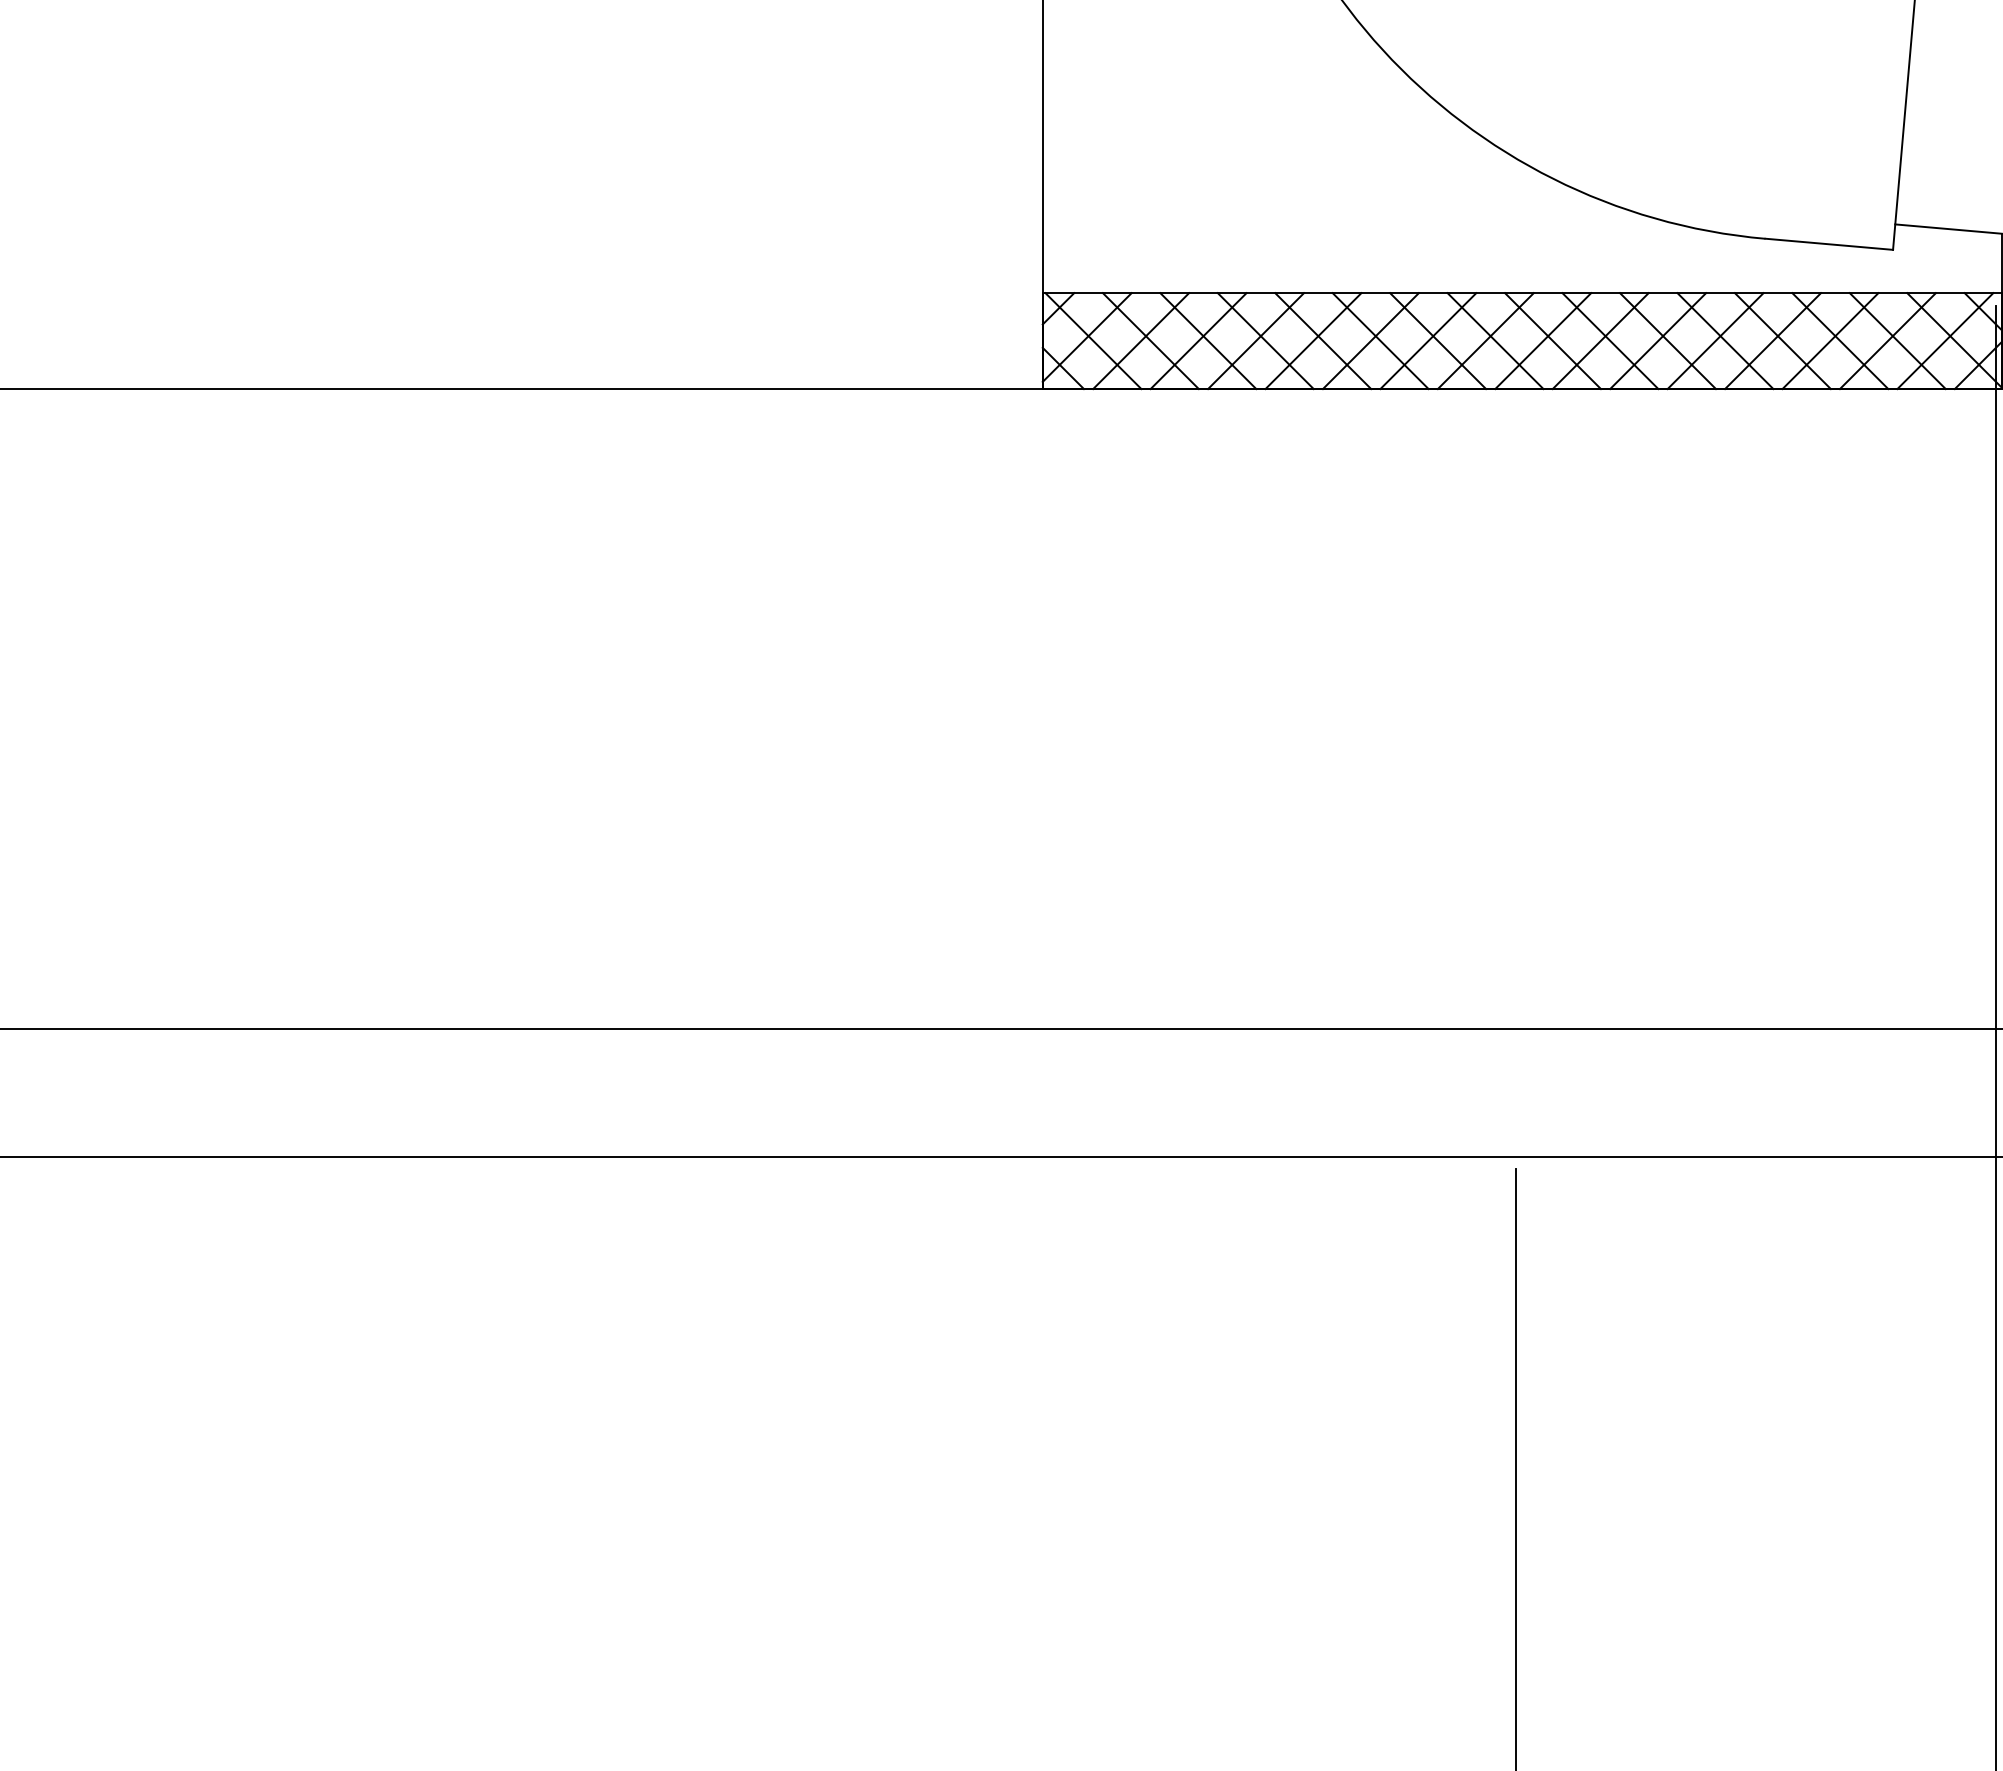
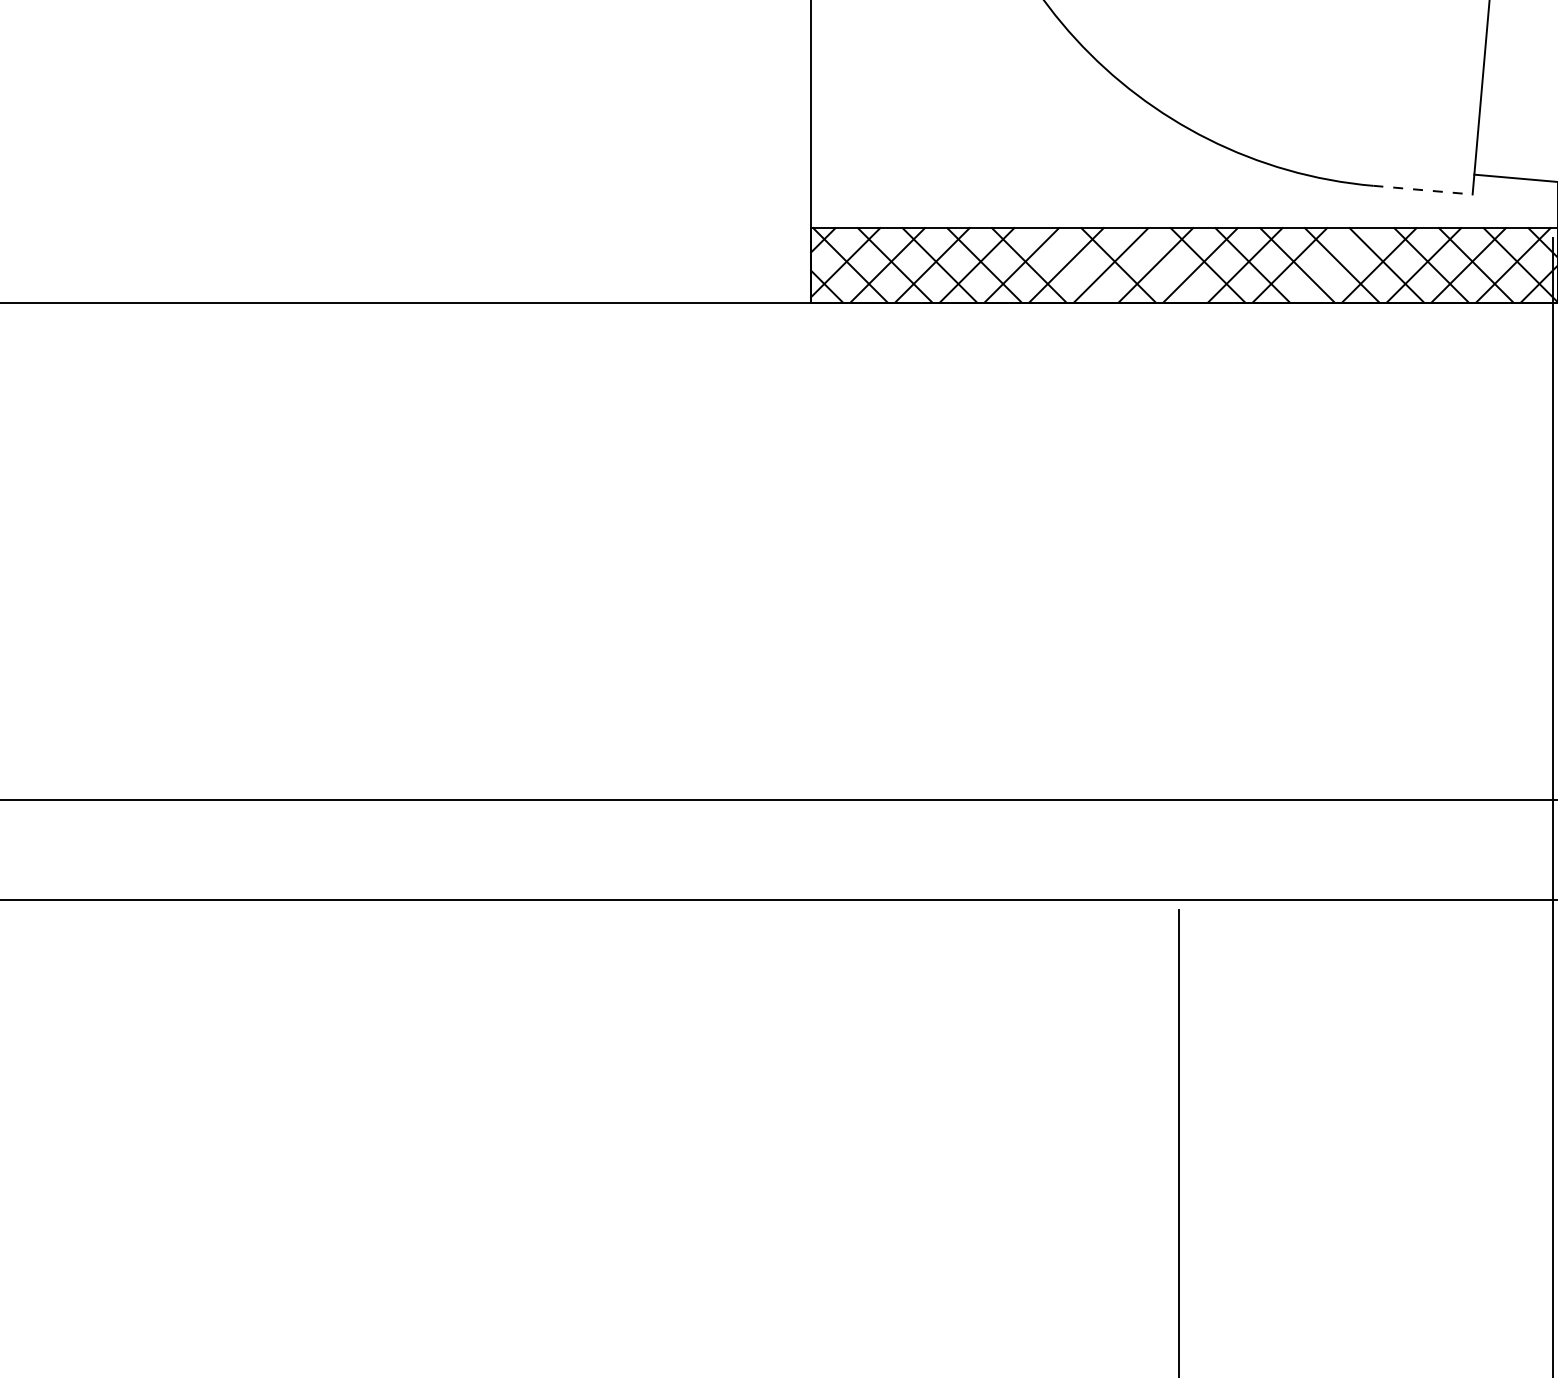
line: (1829, 244) -> (1423, 190), solid -> dashed
line: (1380, 341) -> (1073, 265), removed
line: (1495, 341) -> (1163, 265), removed
line: (1715, 341) -> (1334, 265), removed

